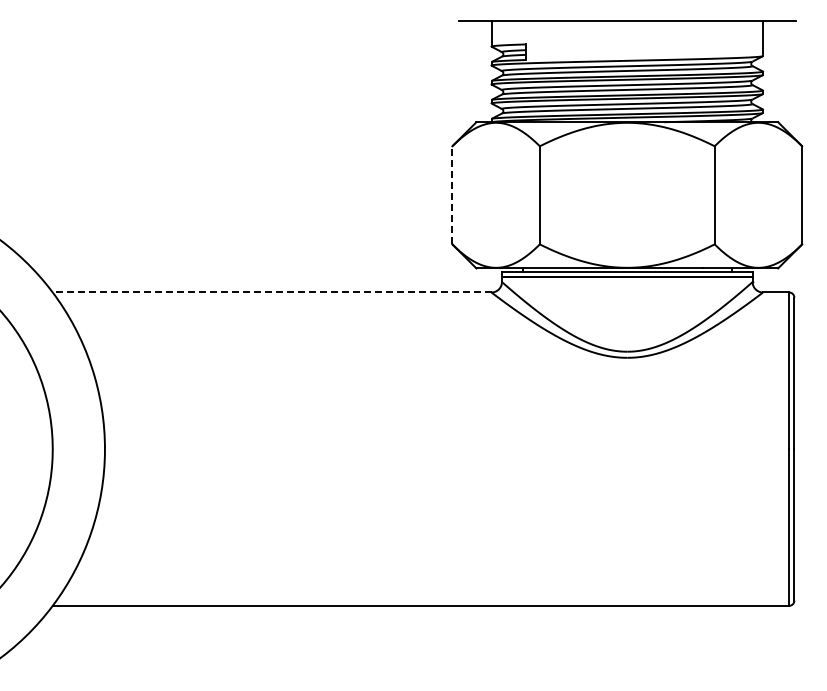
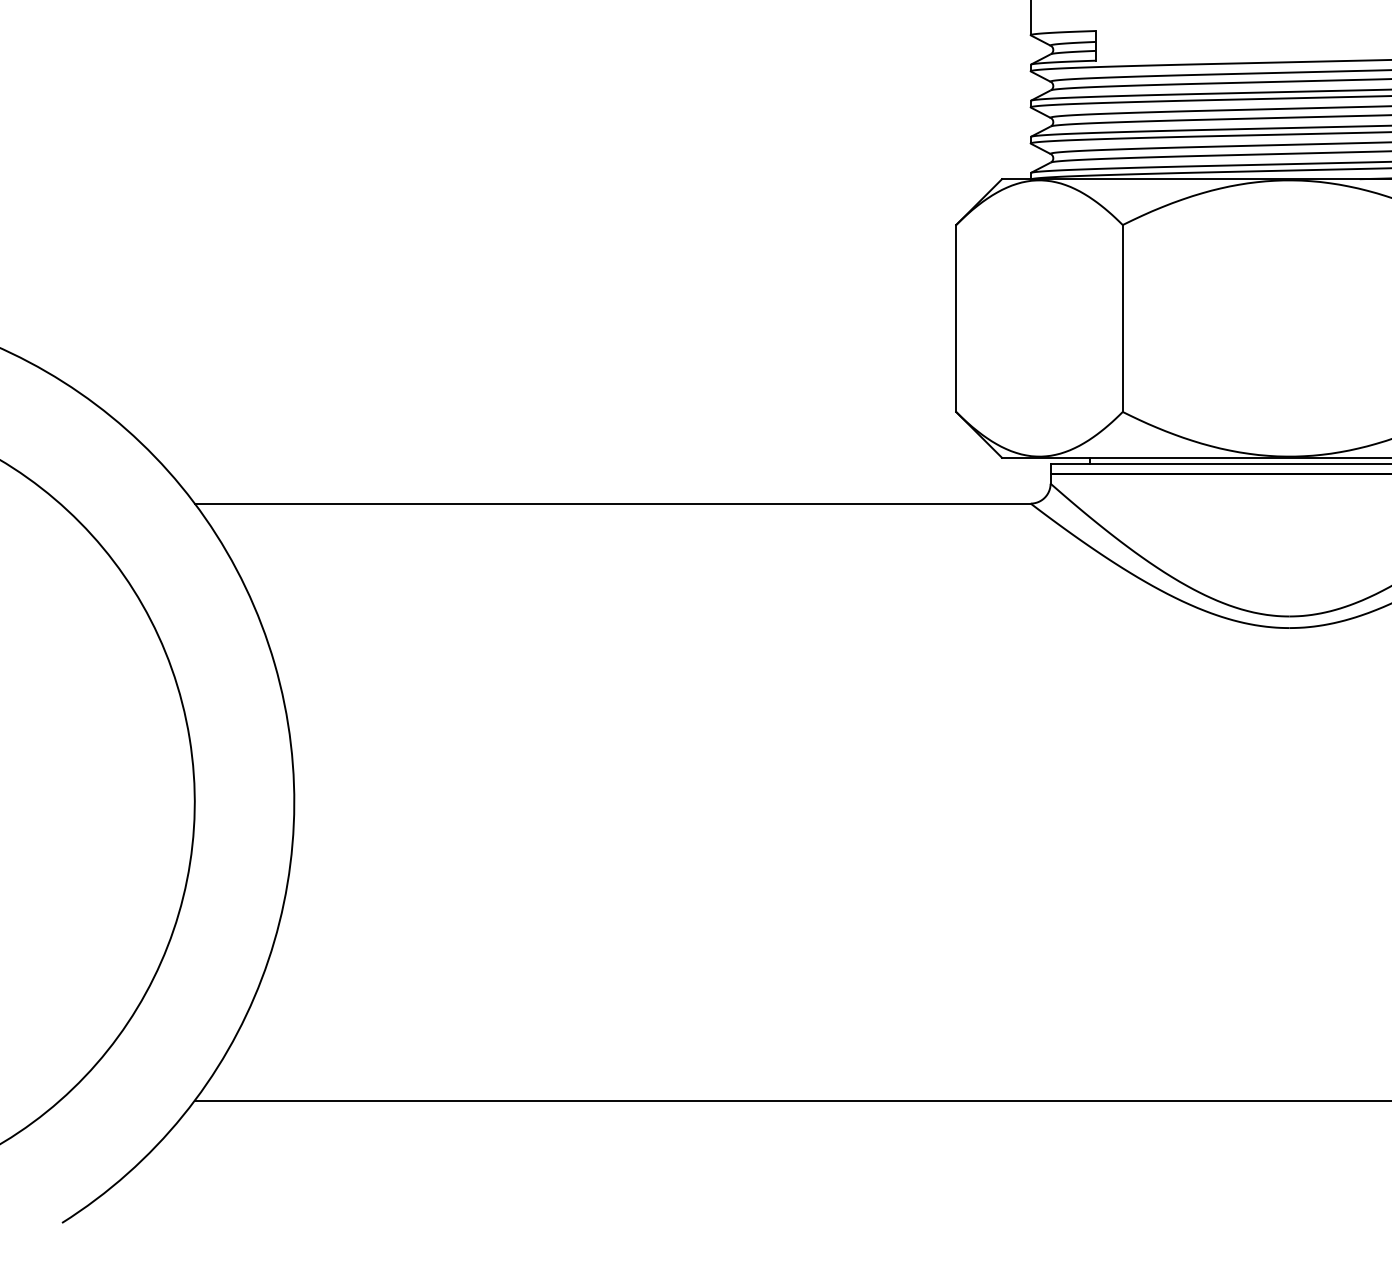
line: (452, 194) -> (956, 316), dashed -> solid
line: (271, 292) -> (611, 503), dashed -> solid

